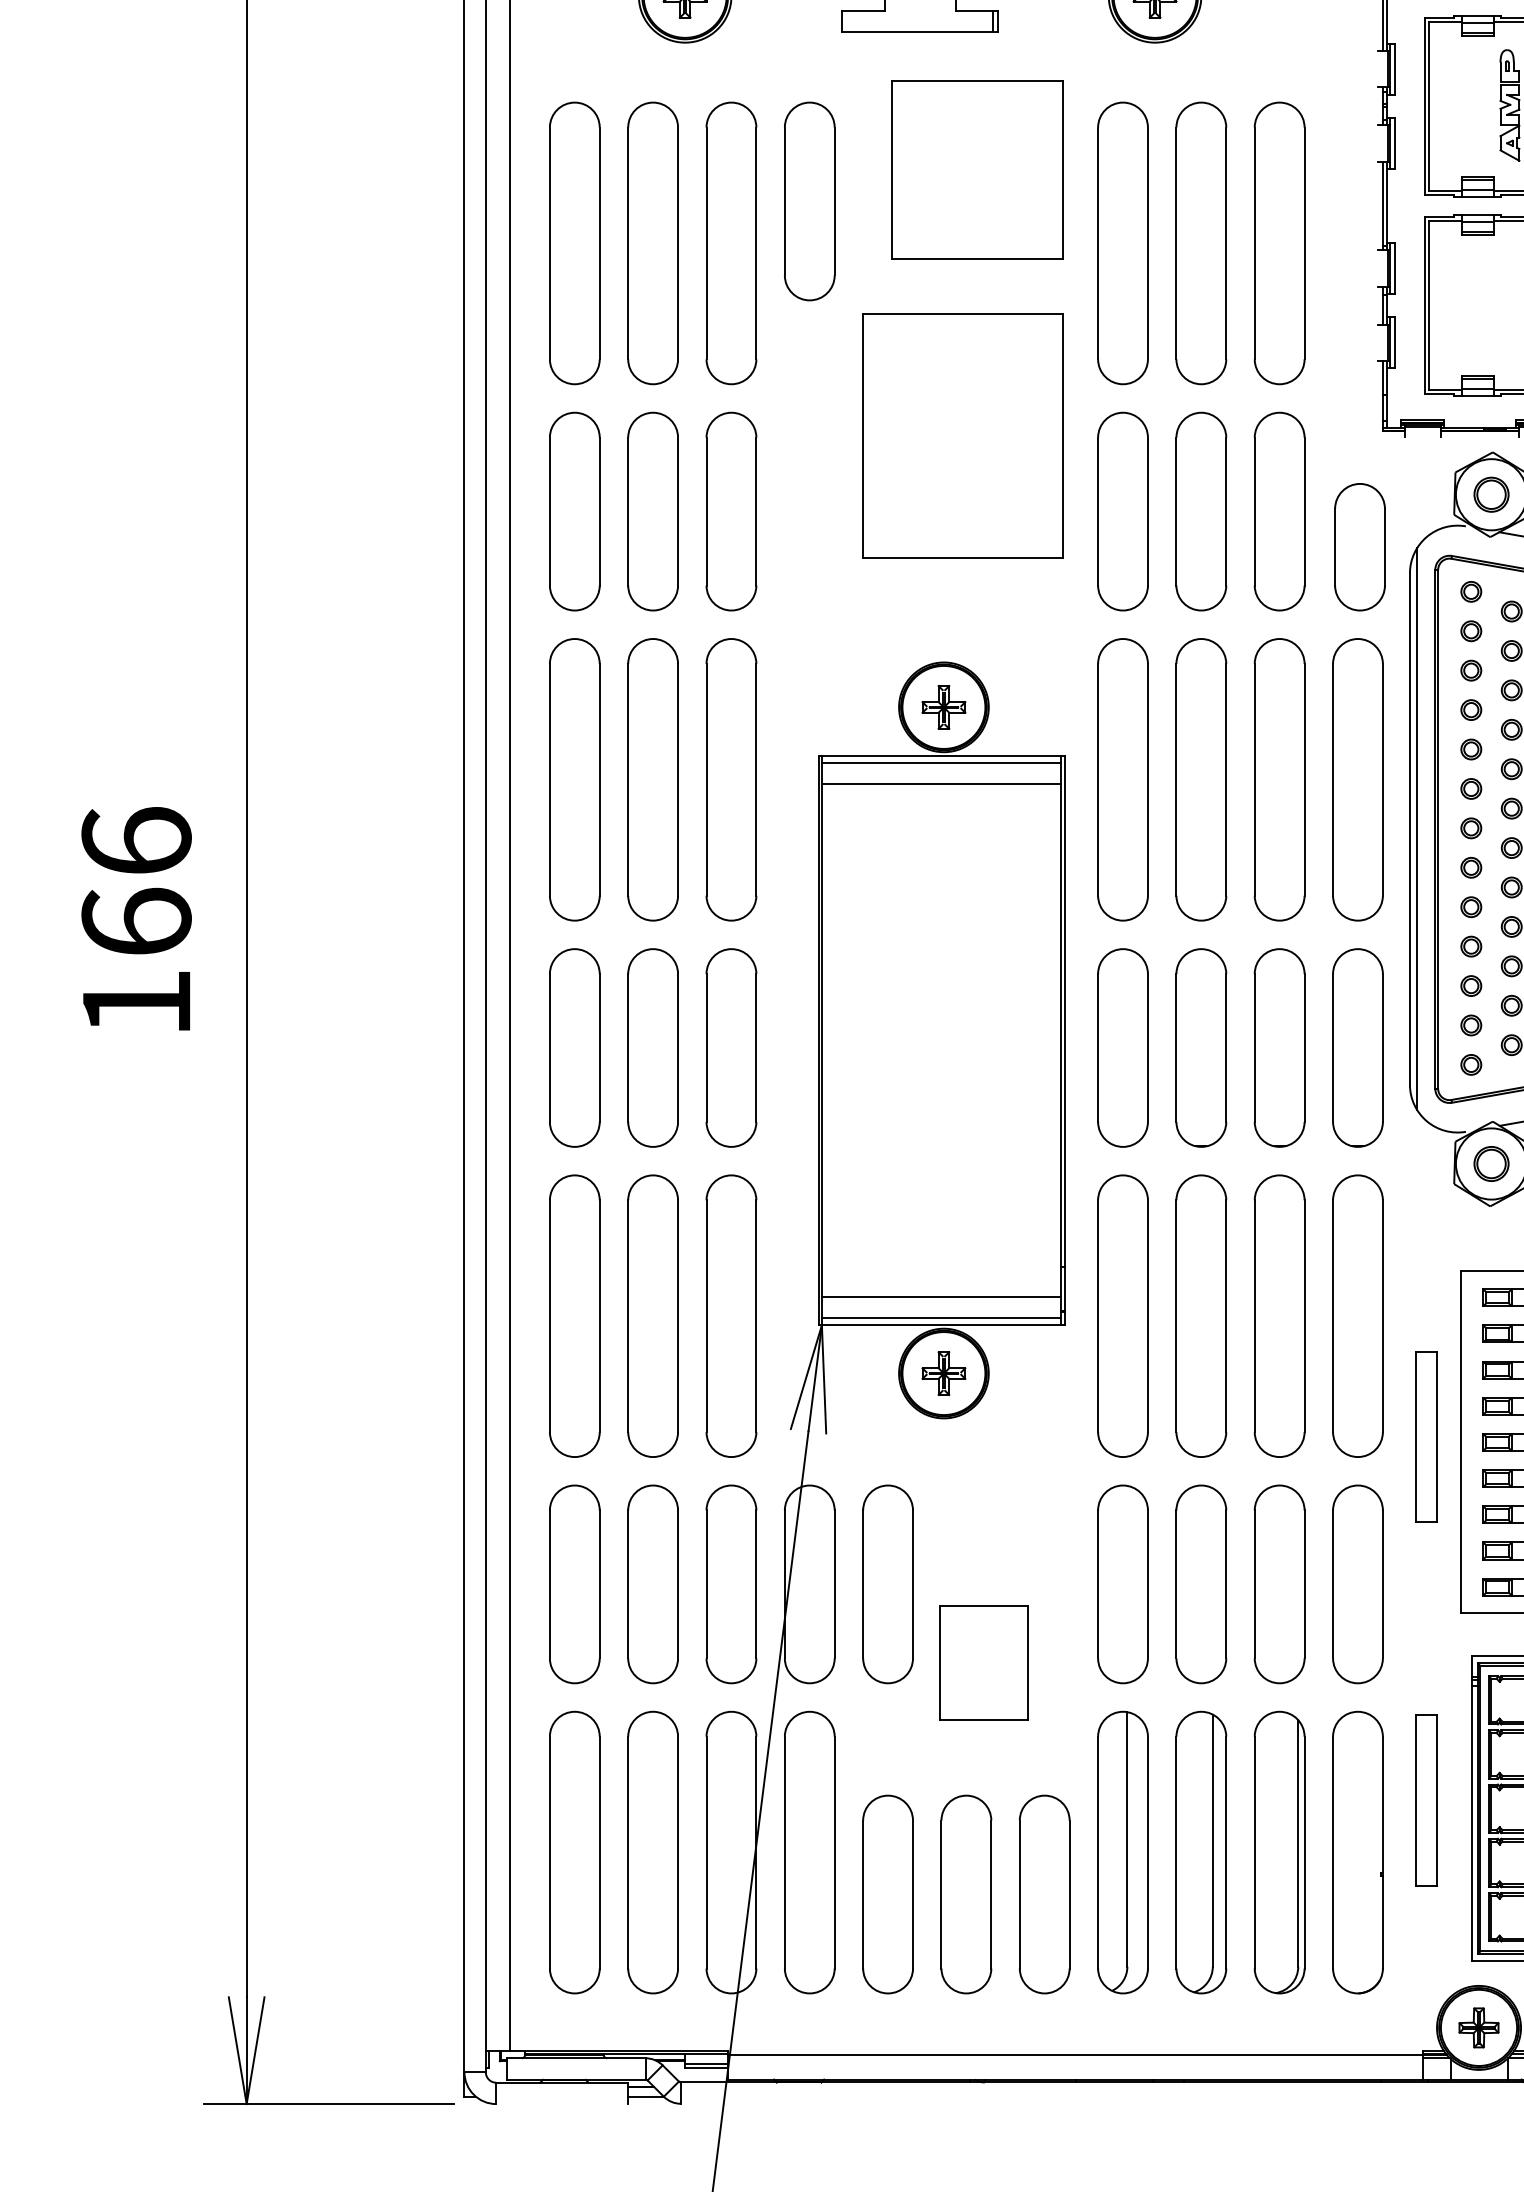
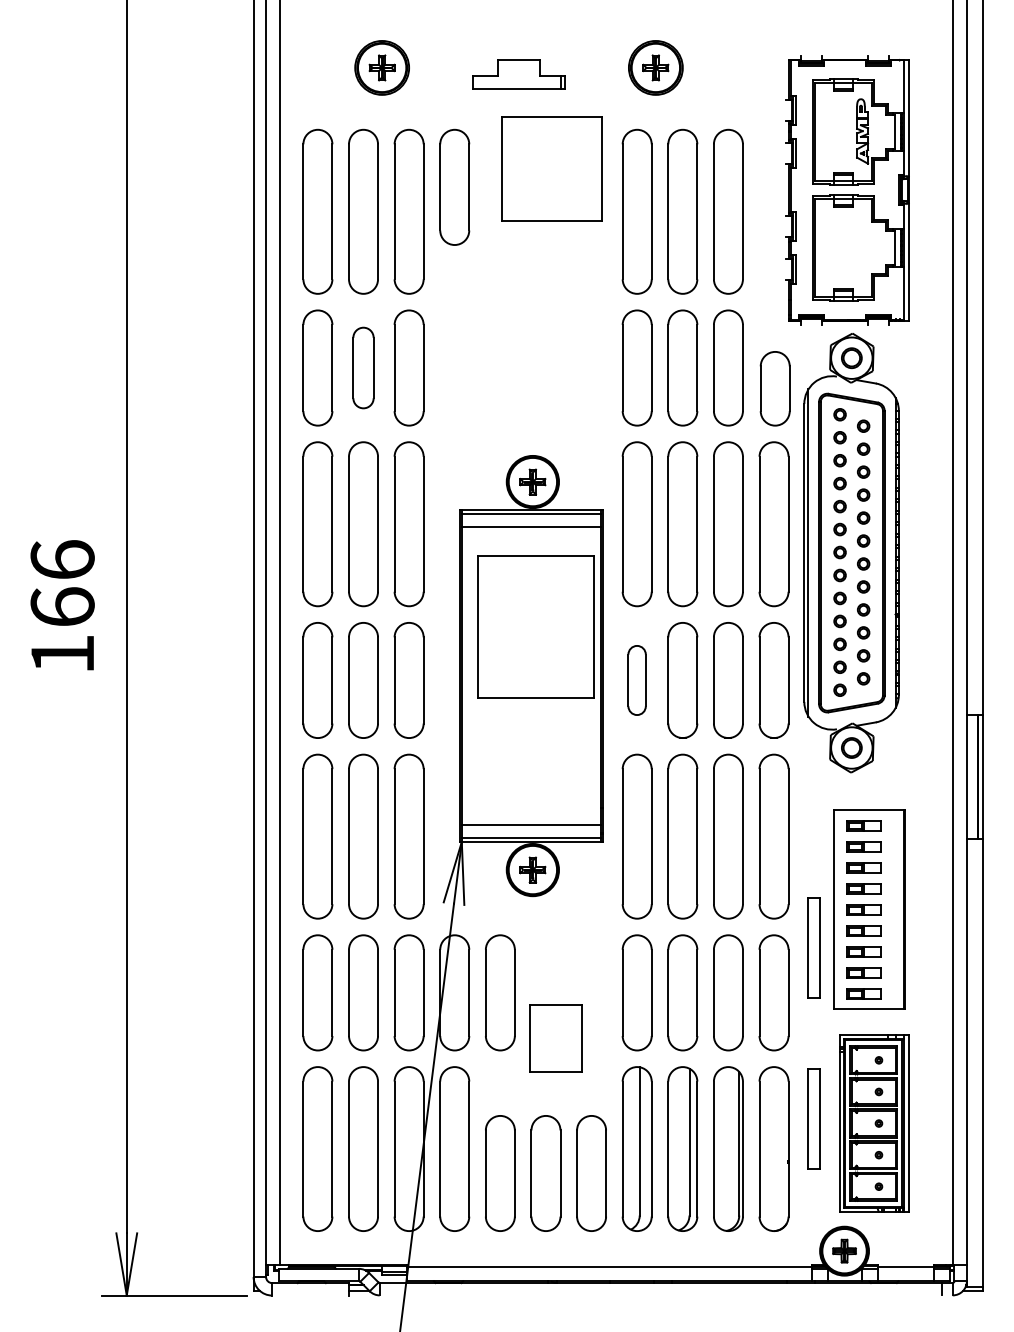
part: (962, 435) -> (535, 626), moved
part: (653, 510) -> (363, 367), size x0.7
part: (1121, 1048) -> (636, 680), size x0.6
part: (1425, 1436) -> (813, 947), moved

